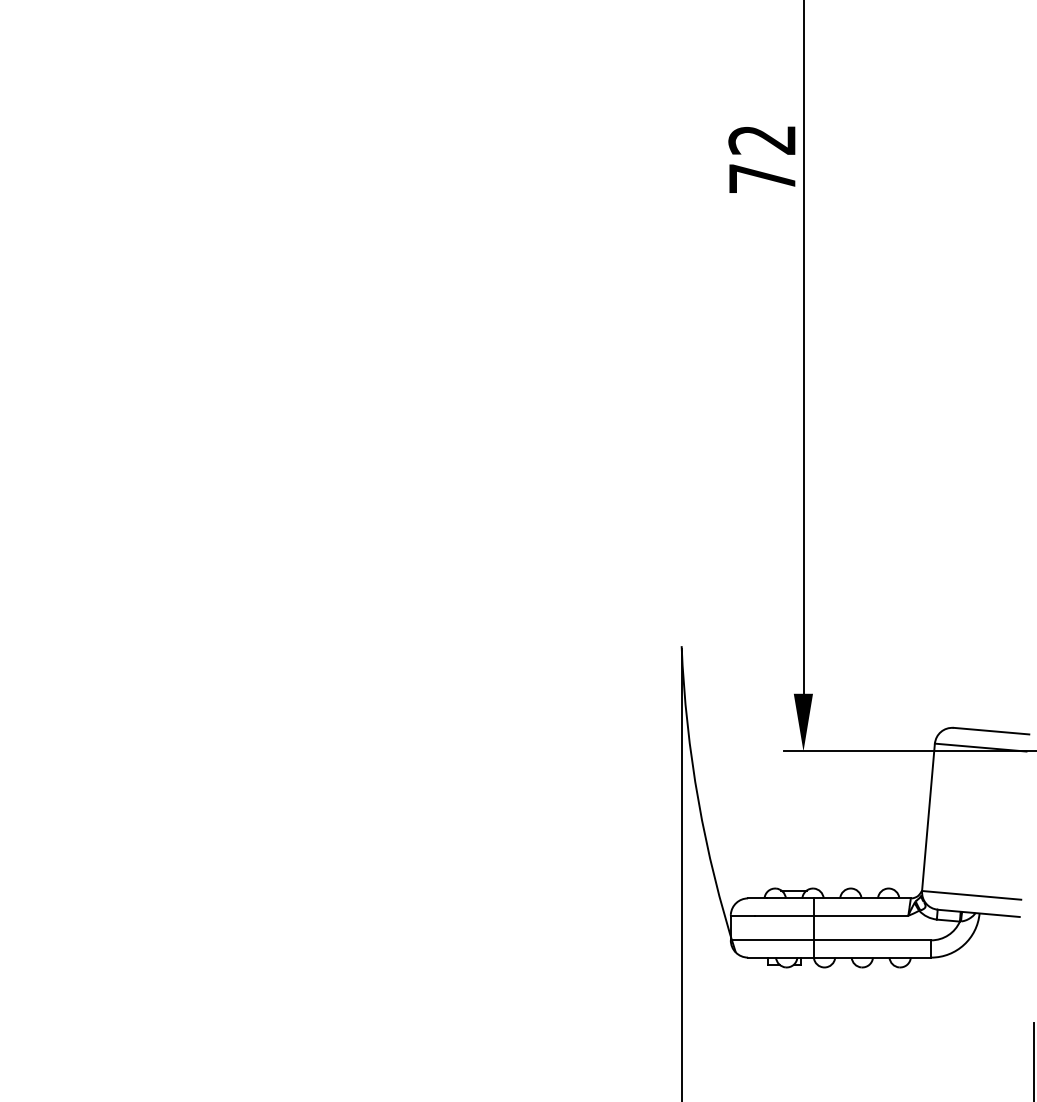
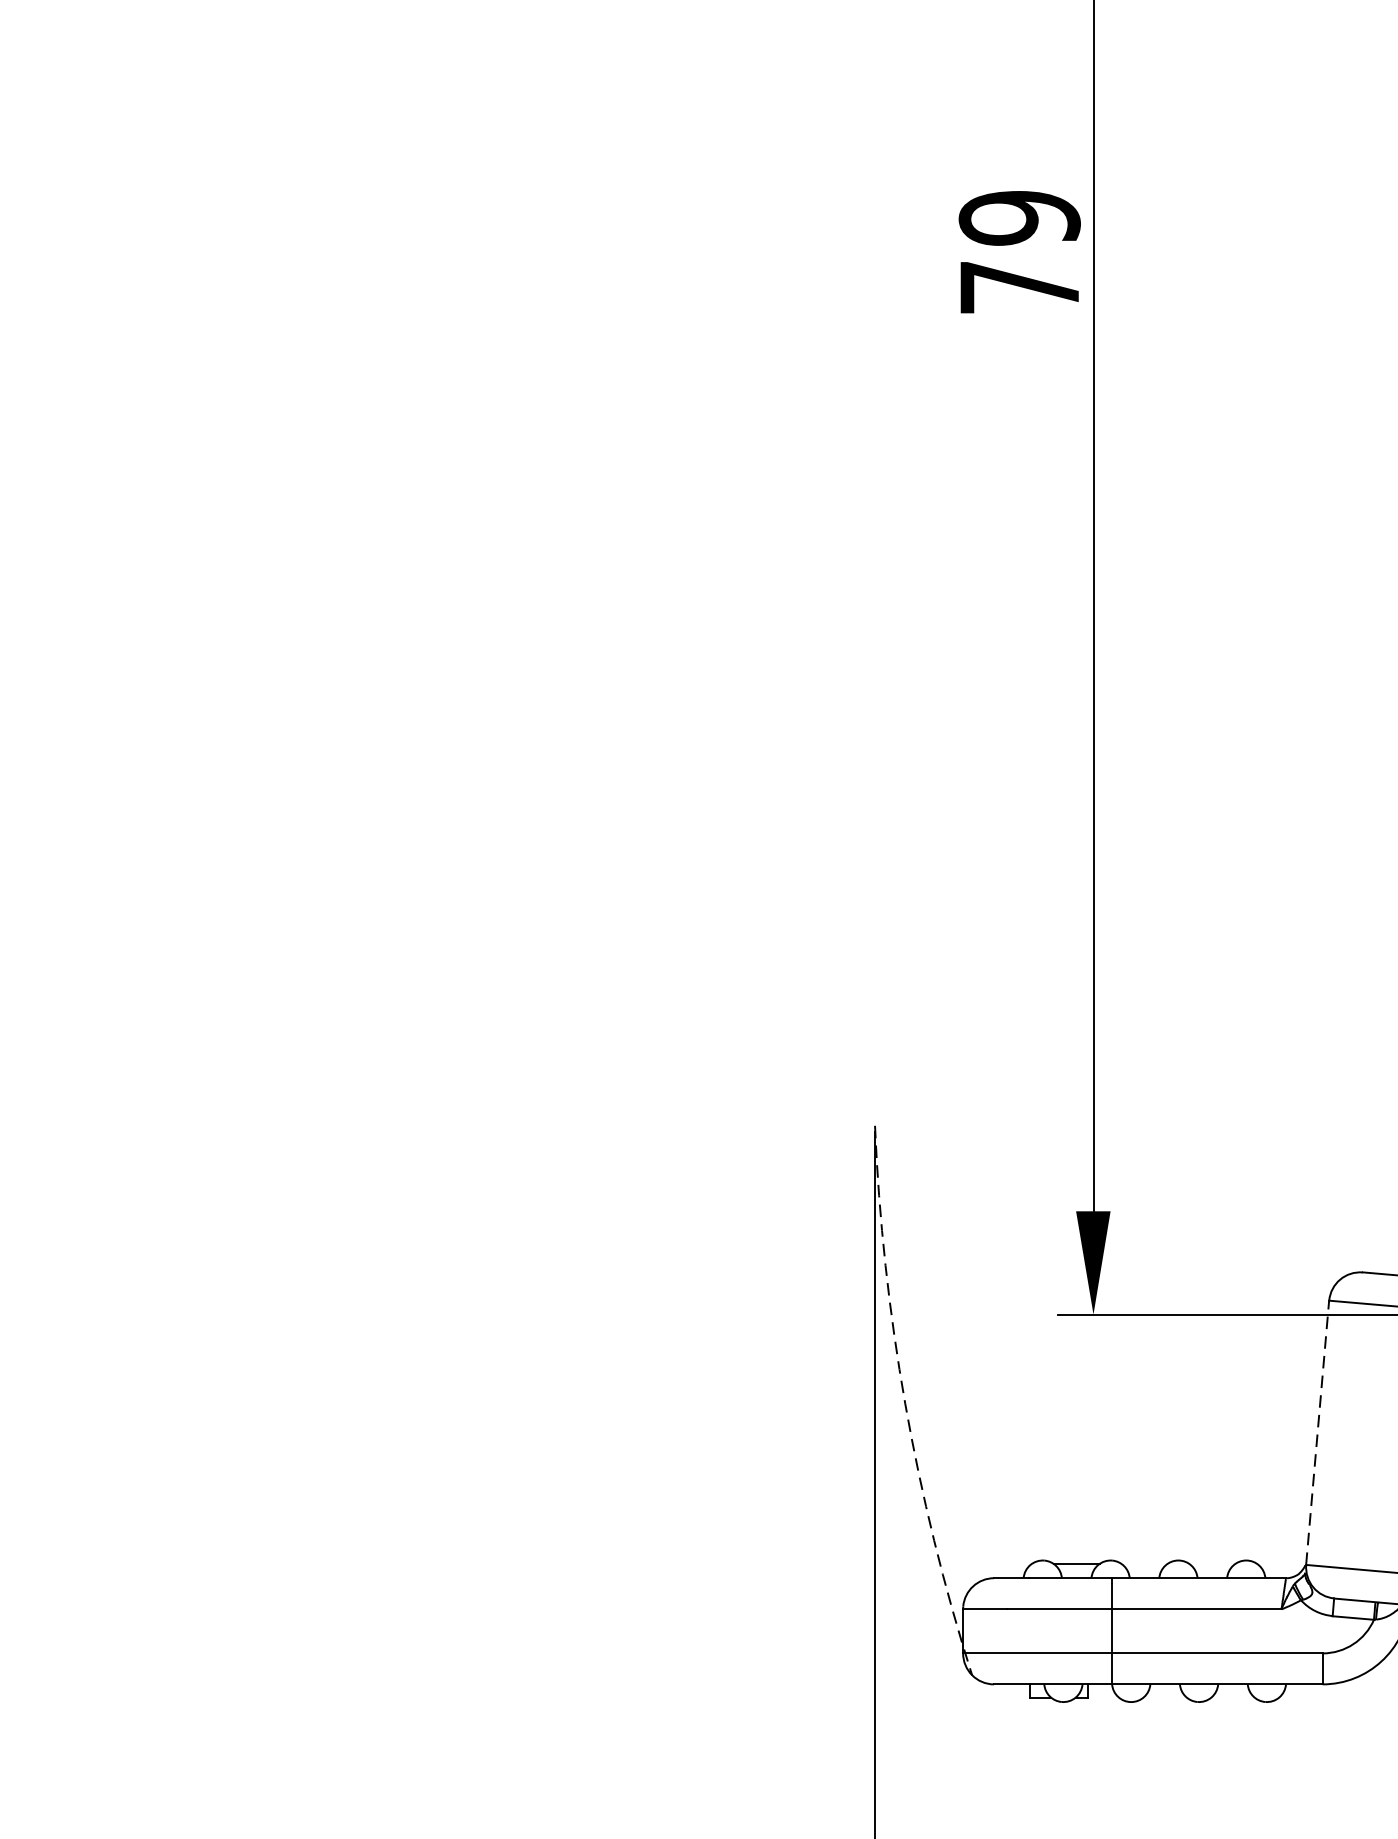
text: (762, 139) -> (1019, 217), 72 -> 79
arc: (698, 801) -> (905, 1404), solid -> dashed
line: (928, 817) -> (1317, 1433), solid -> dashed

